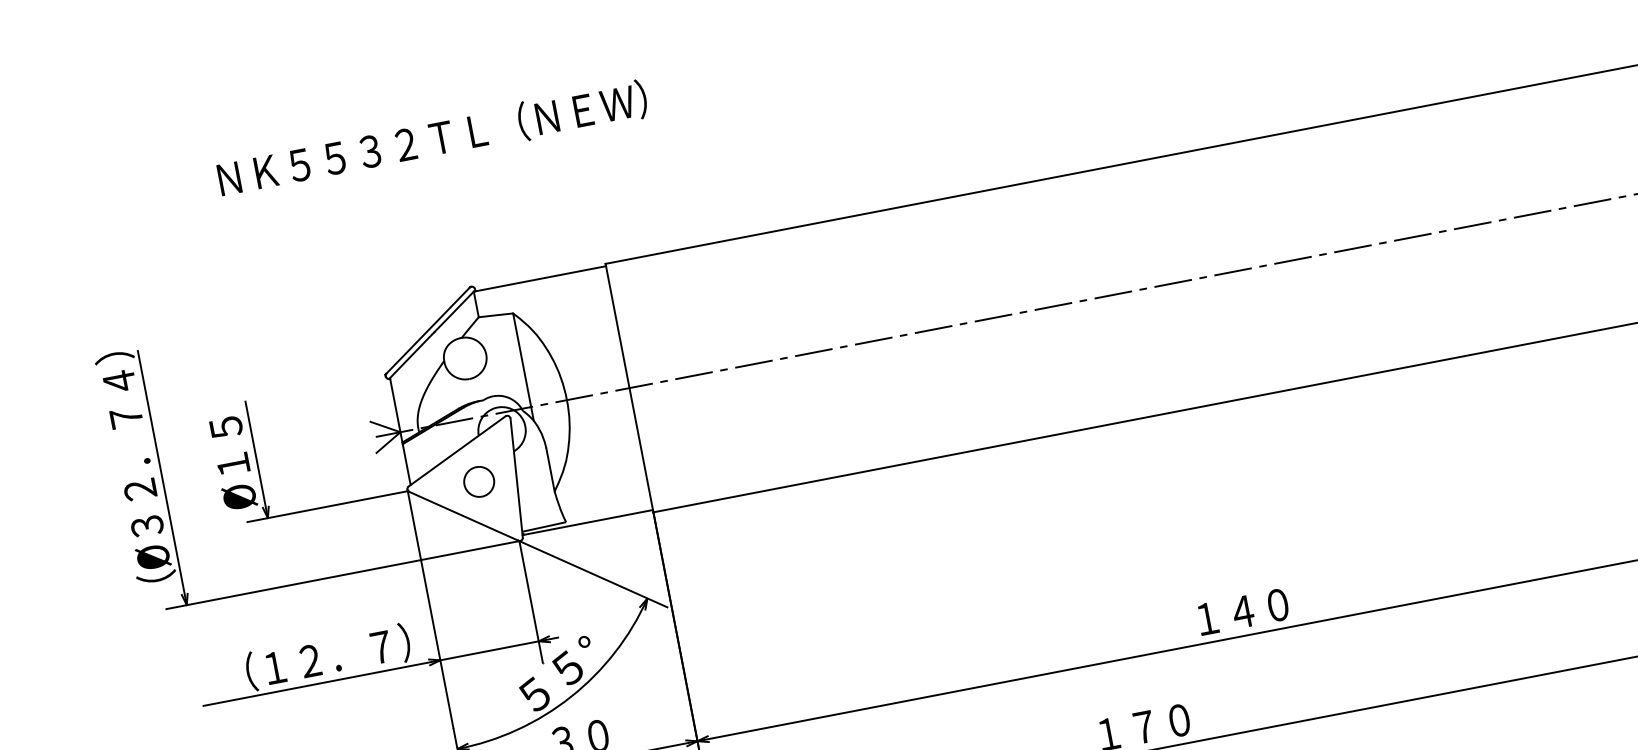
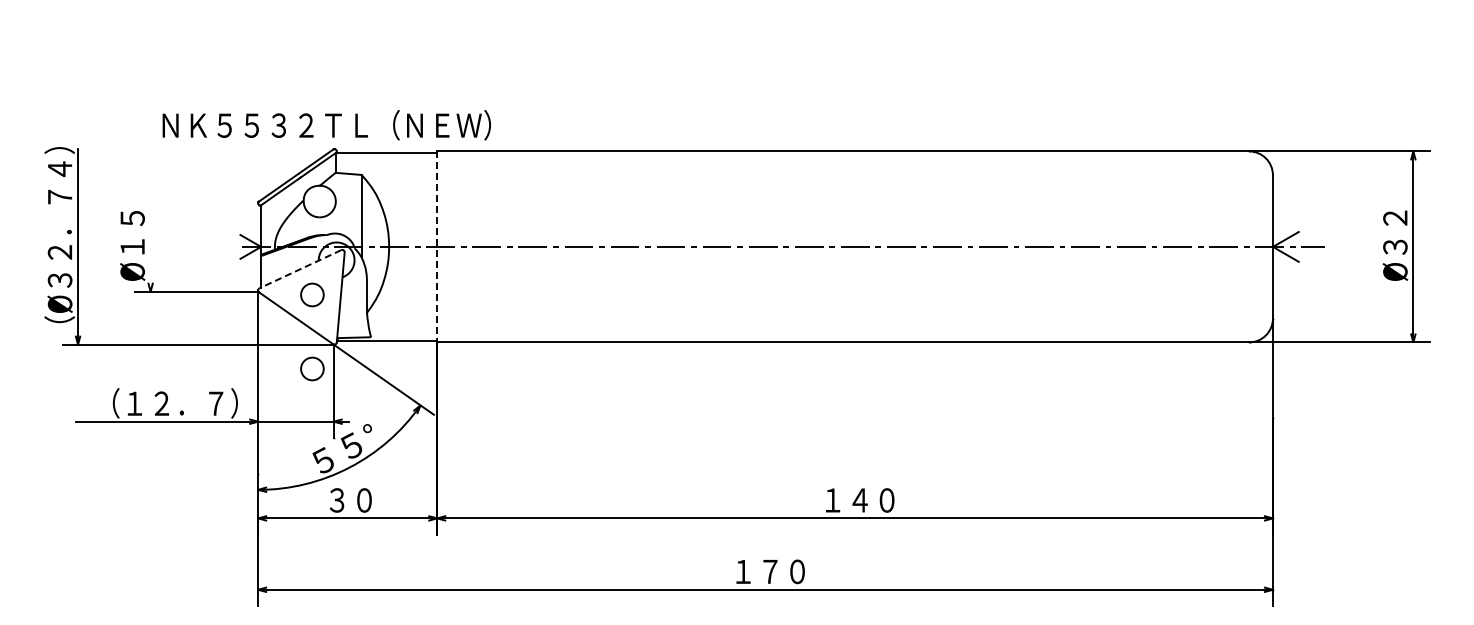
text: (432, 139) -> (326, 125), moved
line: (629, 387) -> (437, 246), solid -> dashed
line: (456, 451) -> (299, 269), solid -> dashed
line: (256, 459) -> (150, 246), removed
circle: (497, 577) -> (312, 368), added

